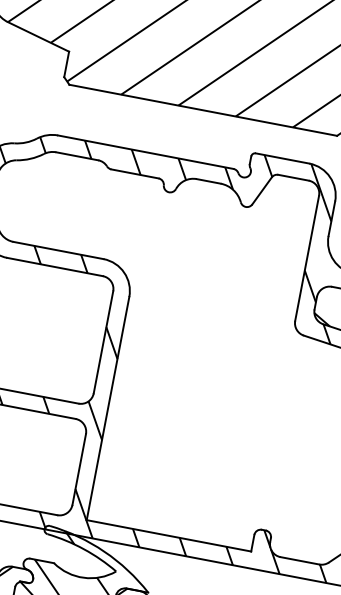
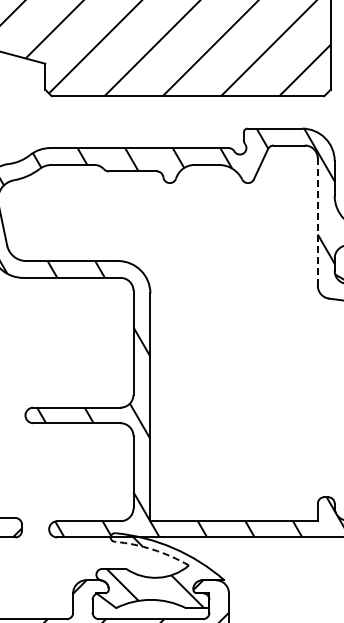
line: (306, 258) -> (317, 222), solid -> dashed
arc: (84, 549) -> (153, 549), solid -> dashed

